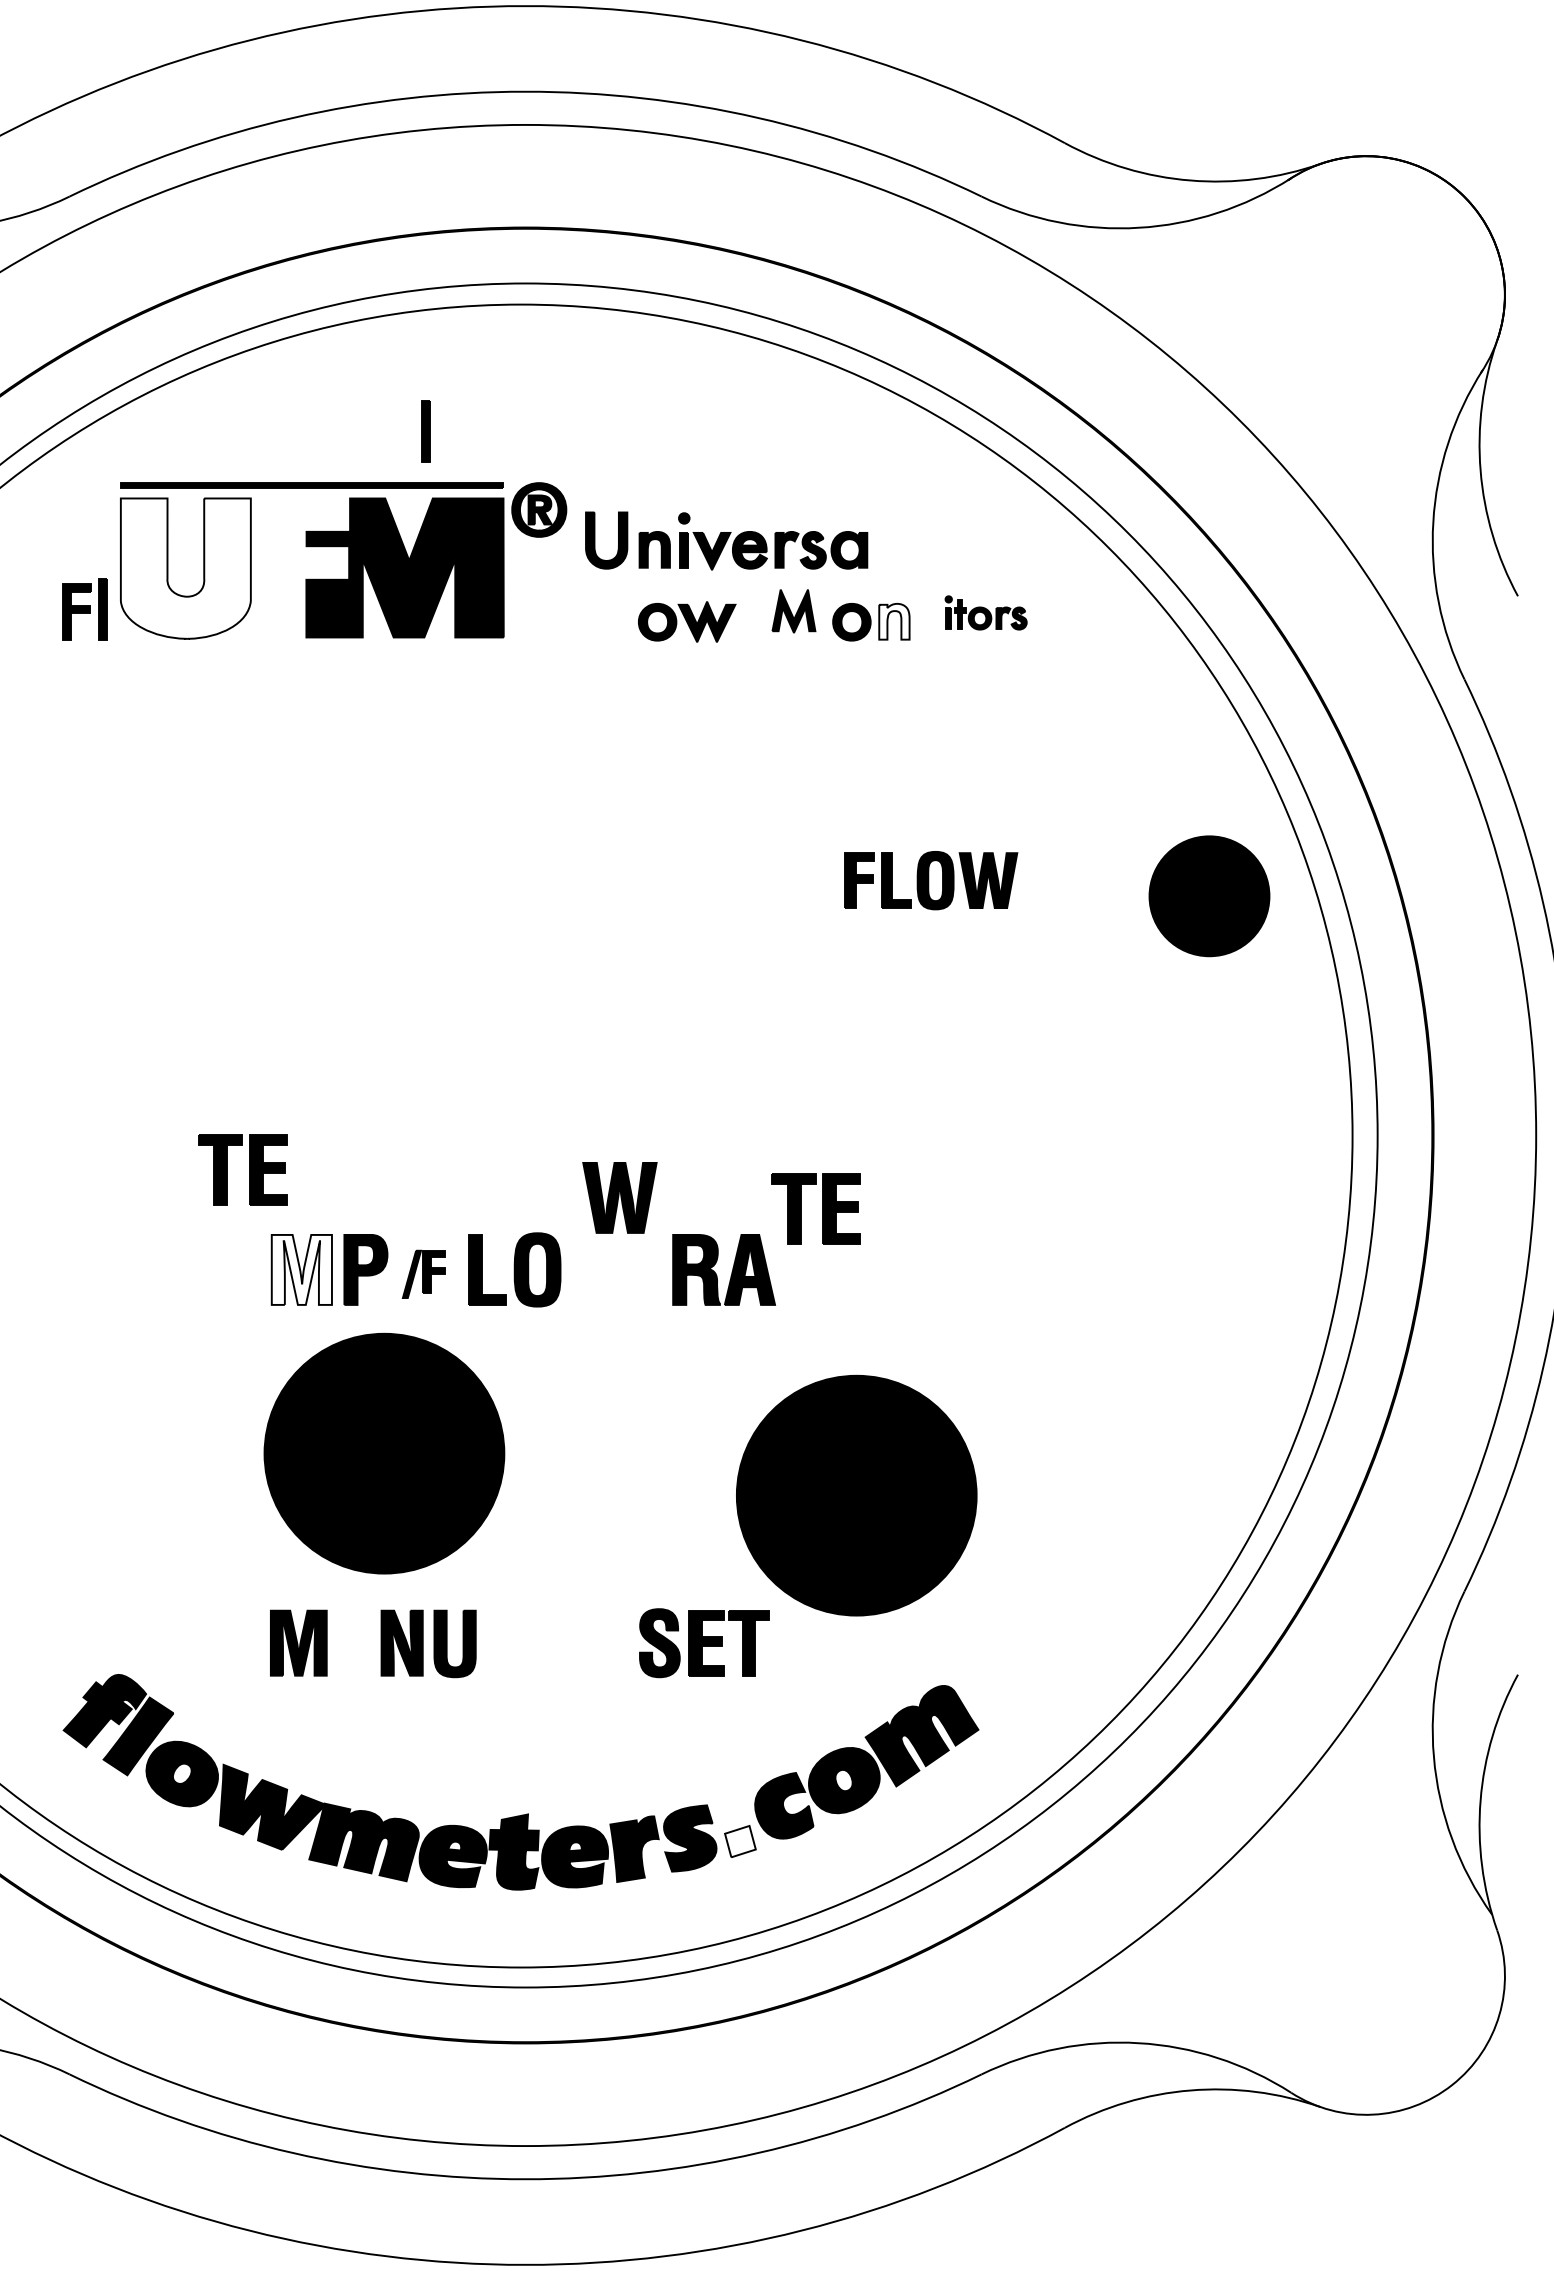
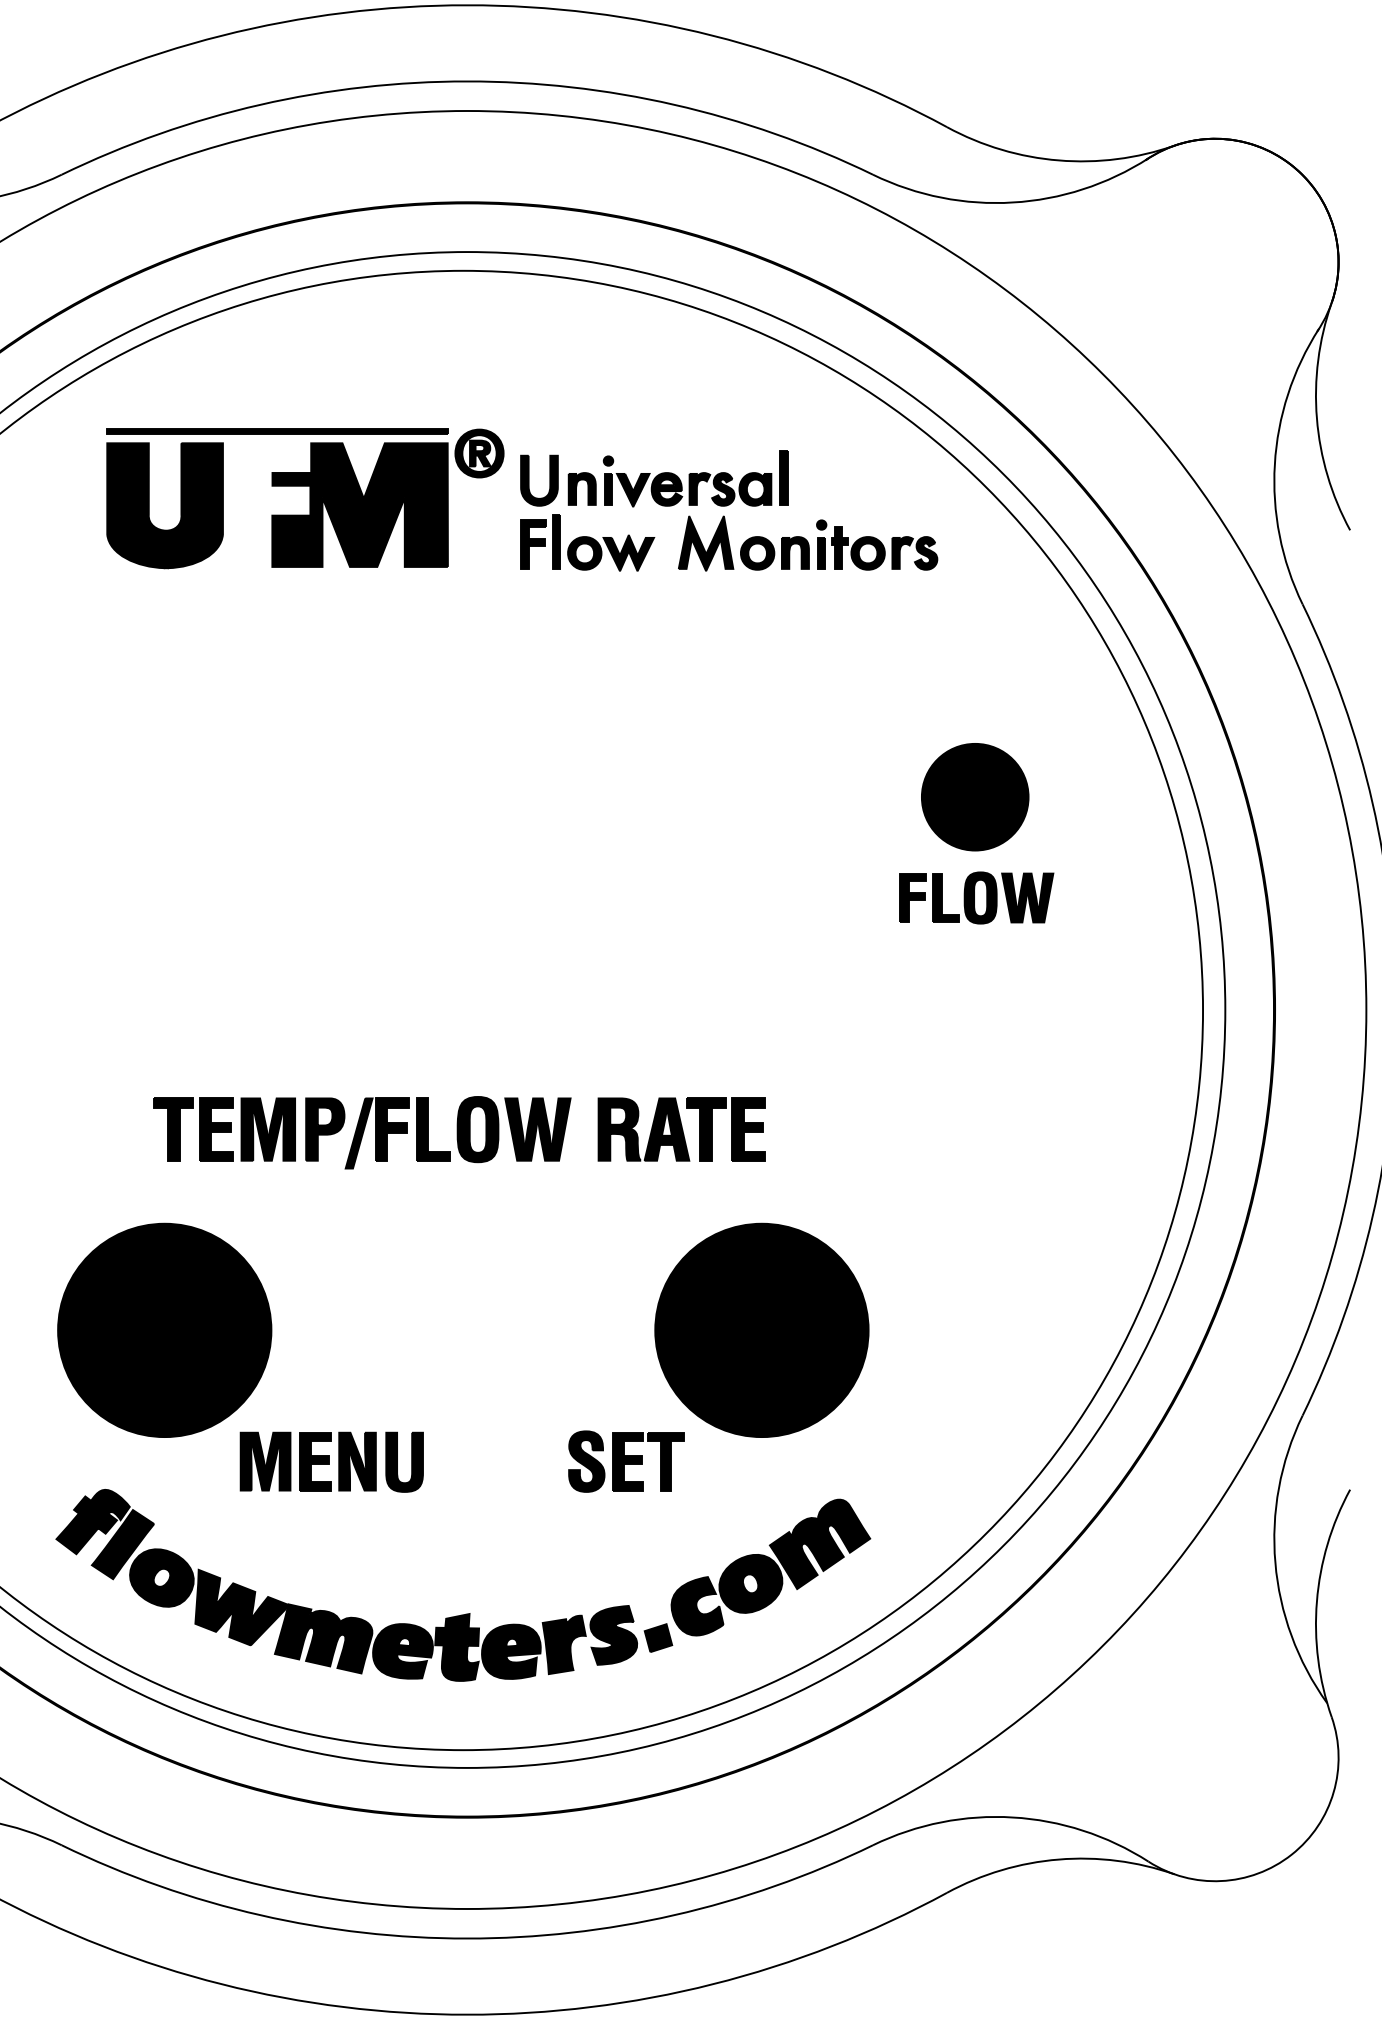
part: (425, 431) -> (783, 478), moved
fill: (185, 568) -> (164, 505), added
part: (84, 609) -> (540, 542), moved
part: (793, 611) -> (705, 543), size x1.43
part: (985, 612) -> (876, 544), size x1.67
fill: (894, 621) -> (795, 552), added
part: (931, 880) -> (977, 897), moved
part: (1209, 896) -> (975, 797), moved
part: (249, 1169) -> (199, 1129), moved
part: (619, 1197) -> (537, 1129), moved
part: (822, 1208) -> (731, 1129), moved
fill: (301, 1269) -> (267, 1129), added
part: (423, 1274) -> (376, 1133), size x1.67
part: (384, 1453) -> (164, 1330), moved
part: (354, 1643) -> (315, 1461), added
fill: (740, 1841) -> (658, 1638), added

